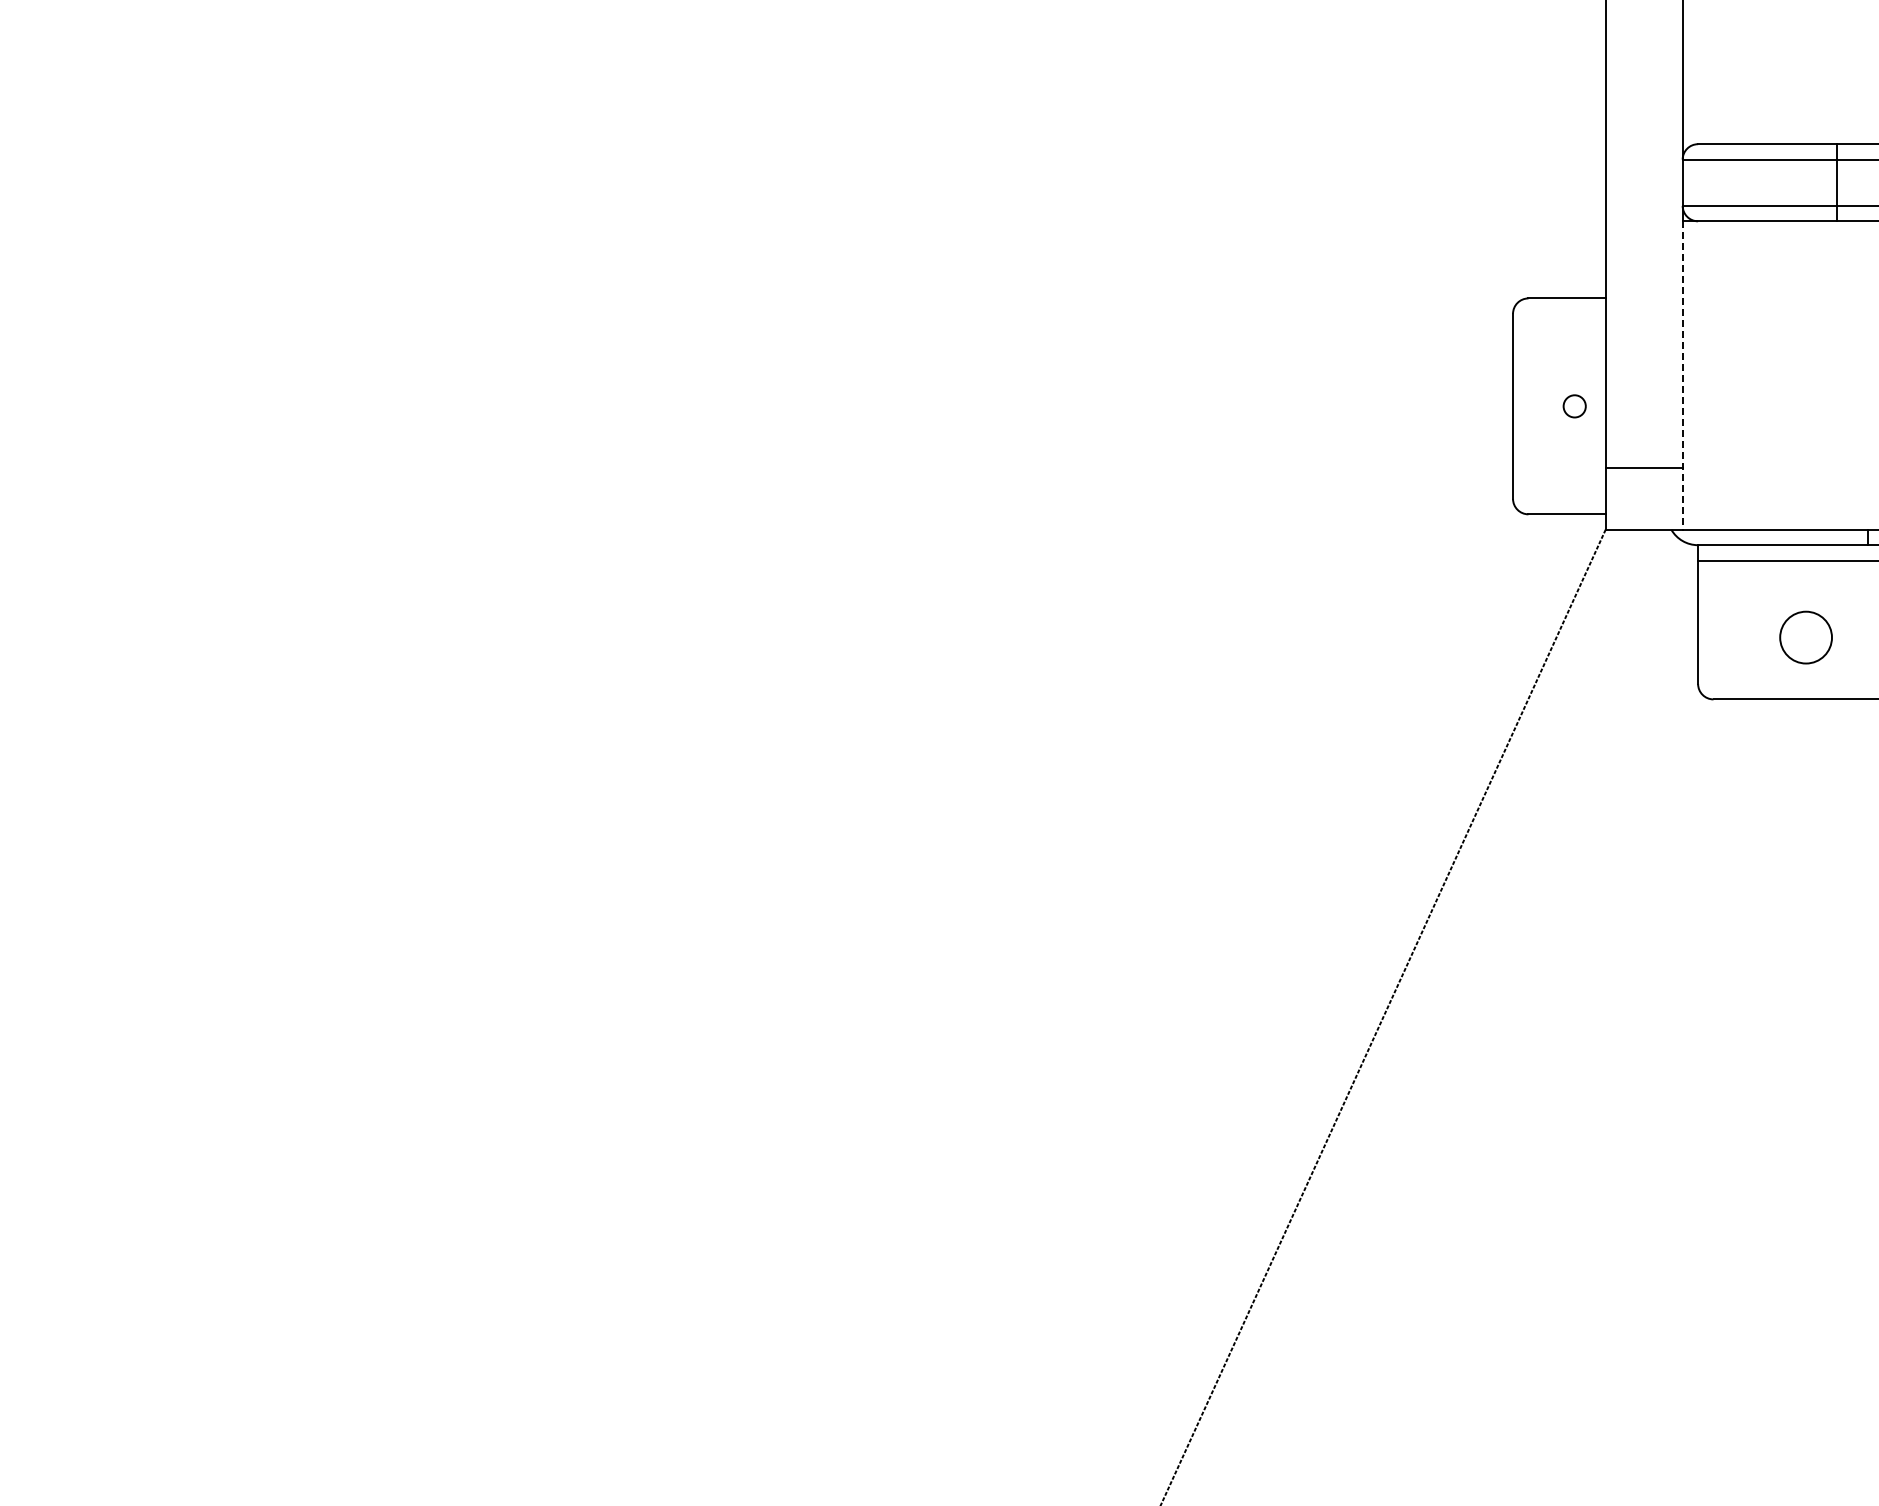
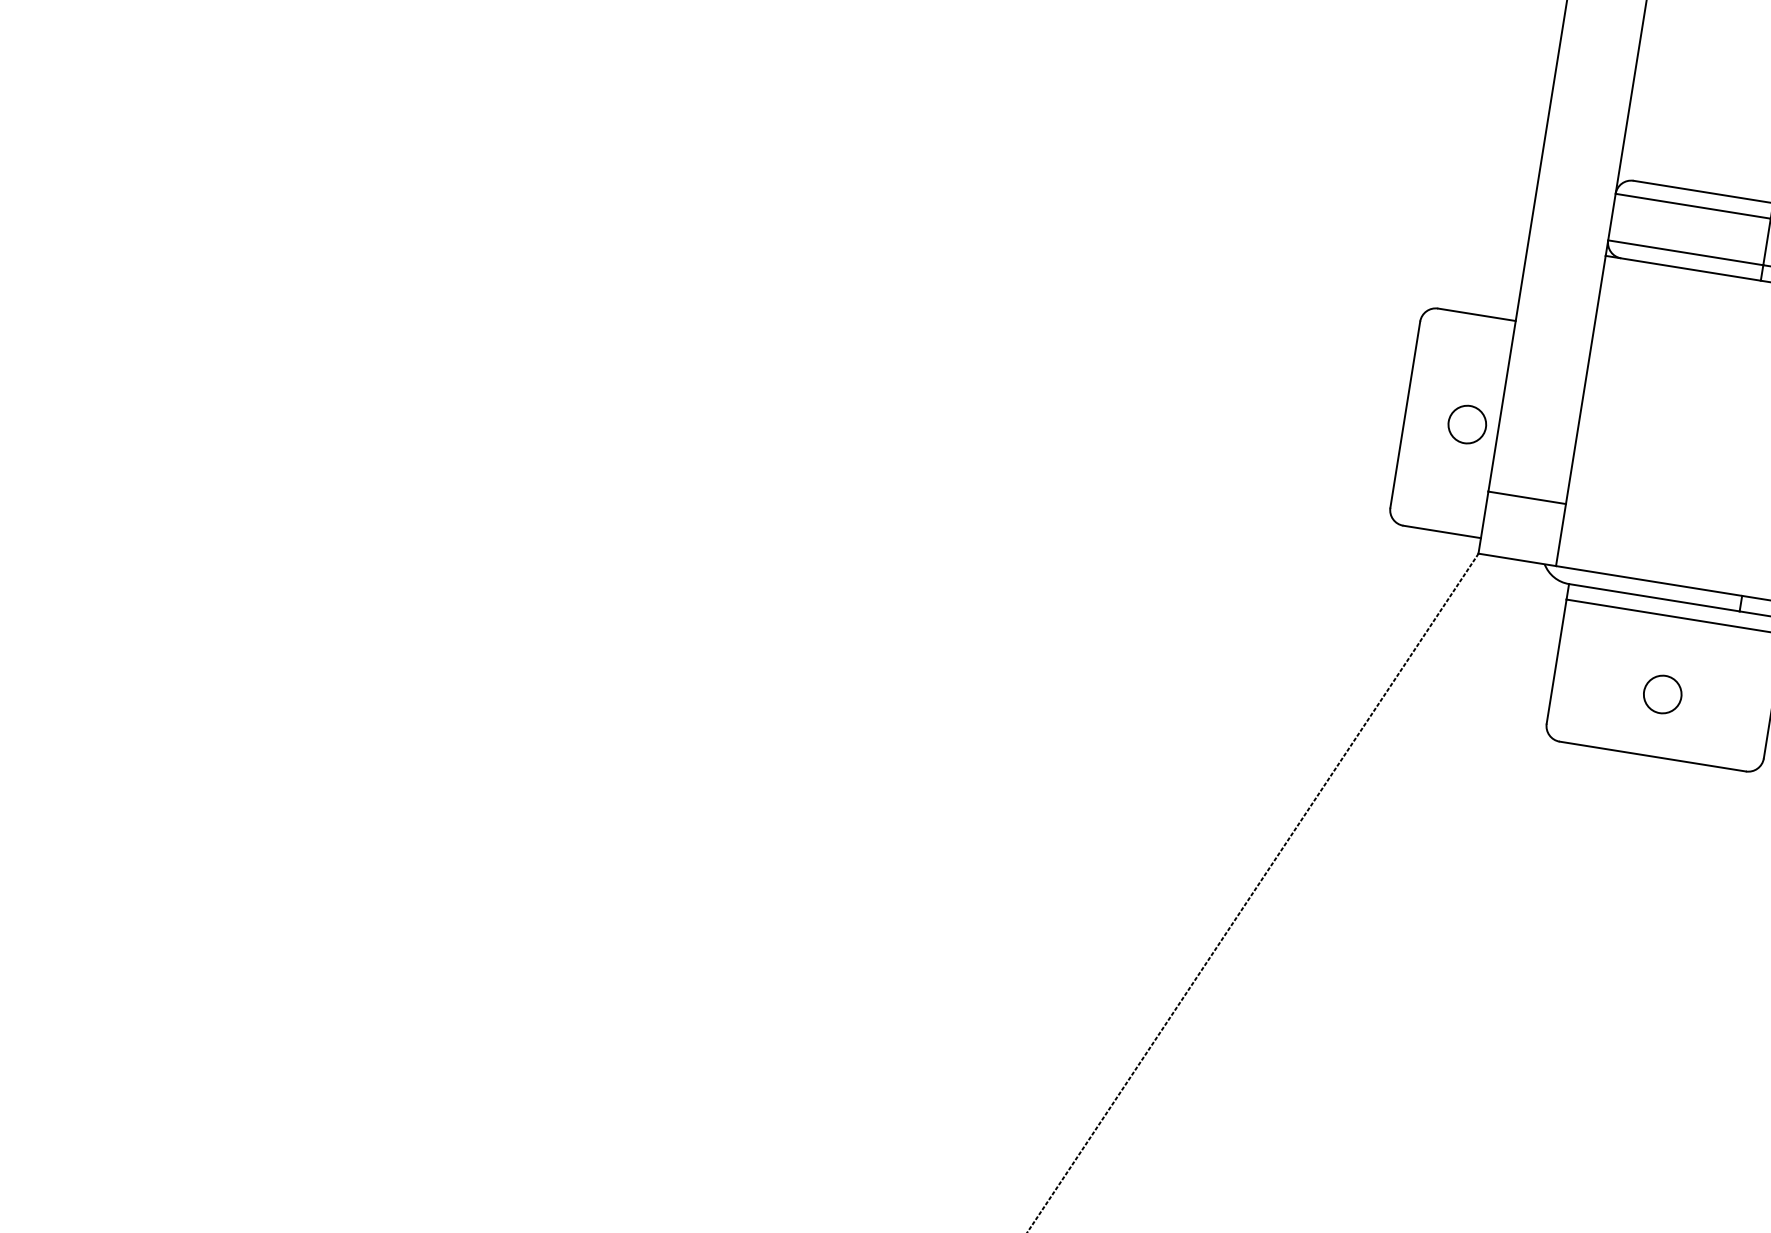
line: (1682, 376) -> (1580, 411), dashed -> solid
circle: (1574, 405) -> (1467, 423), size x1.67
circle: (1805, 637) -> (1662, 694), size x0.71

